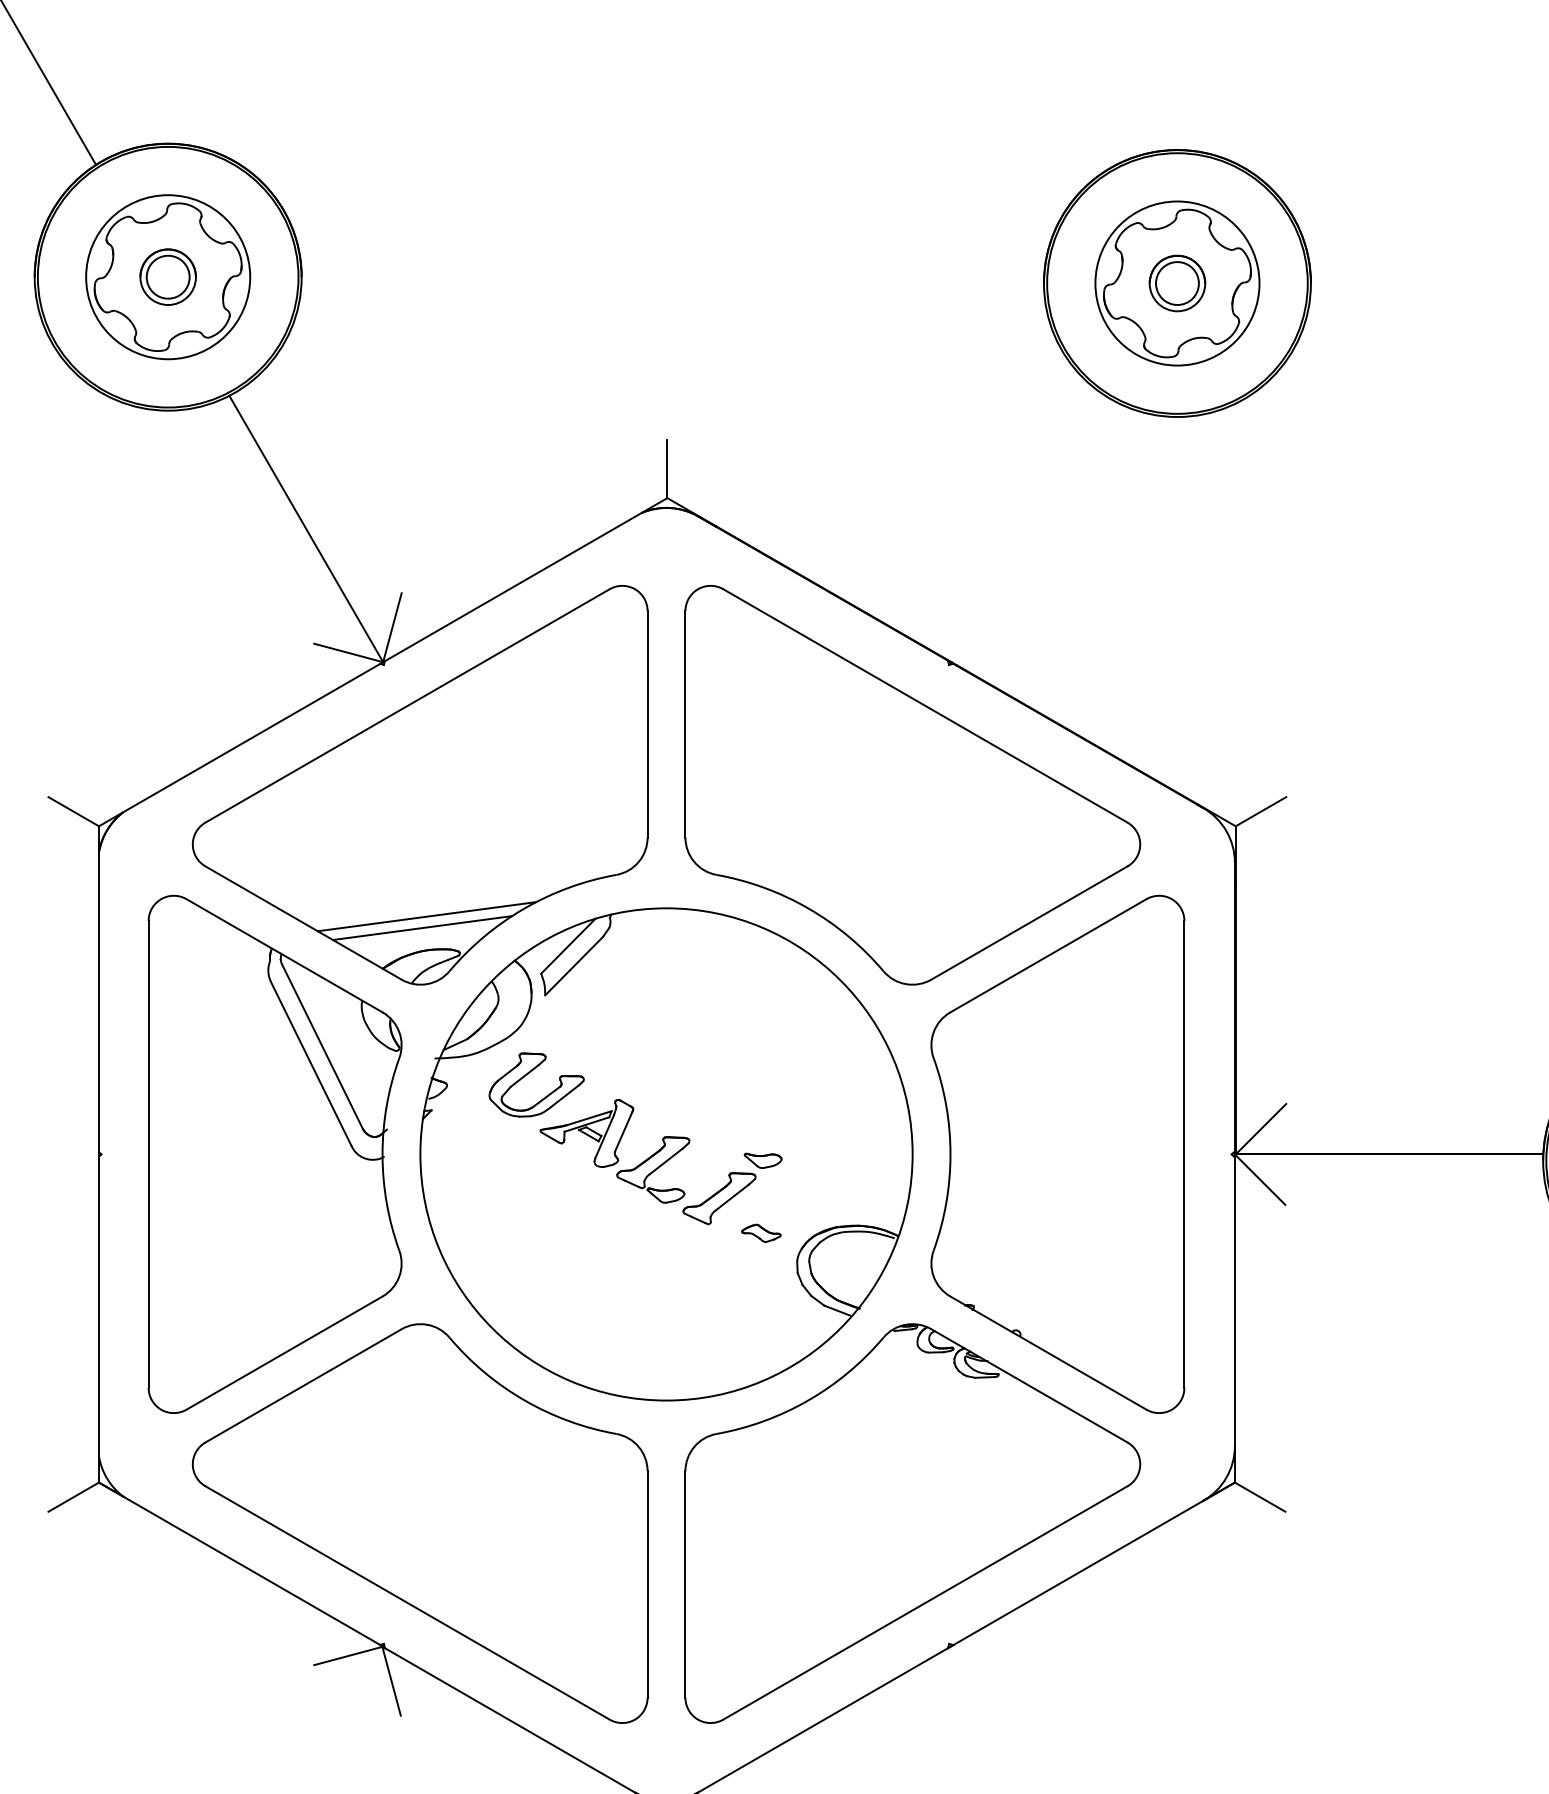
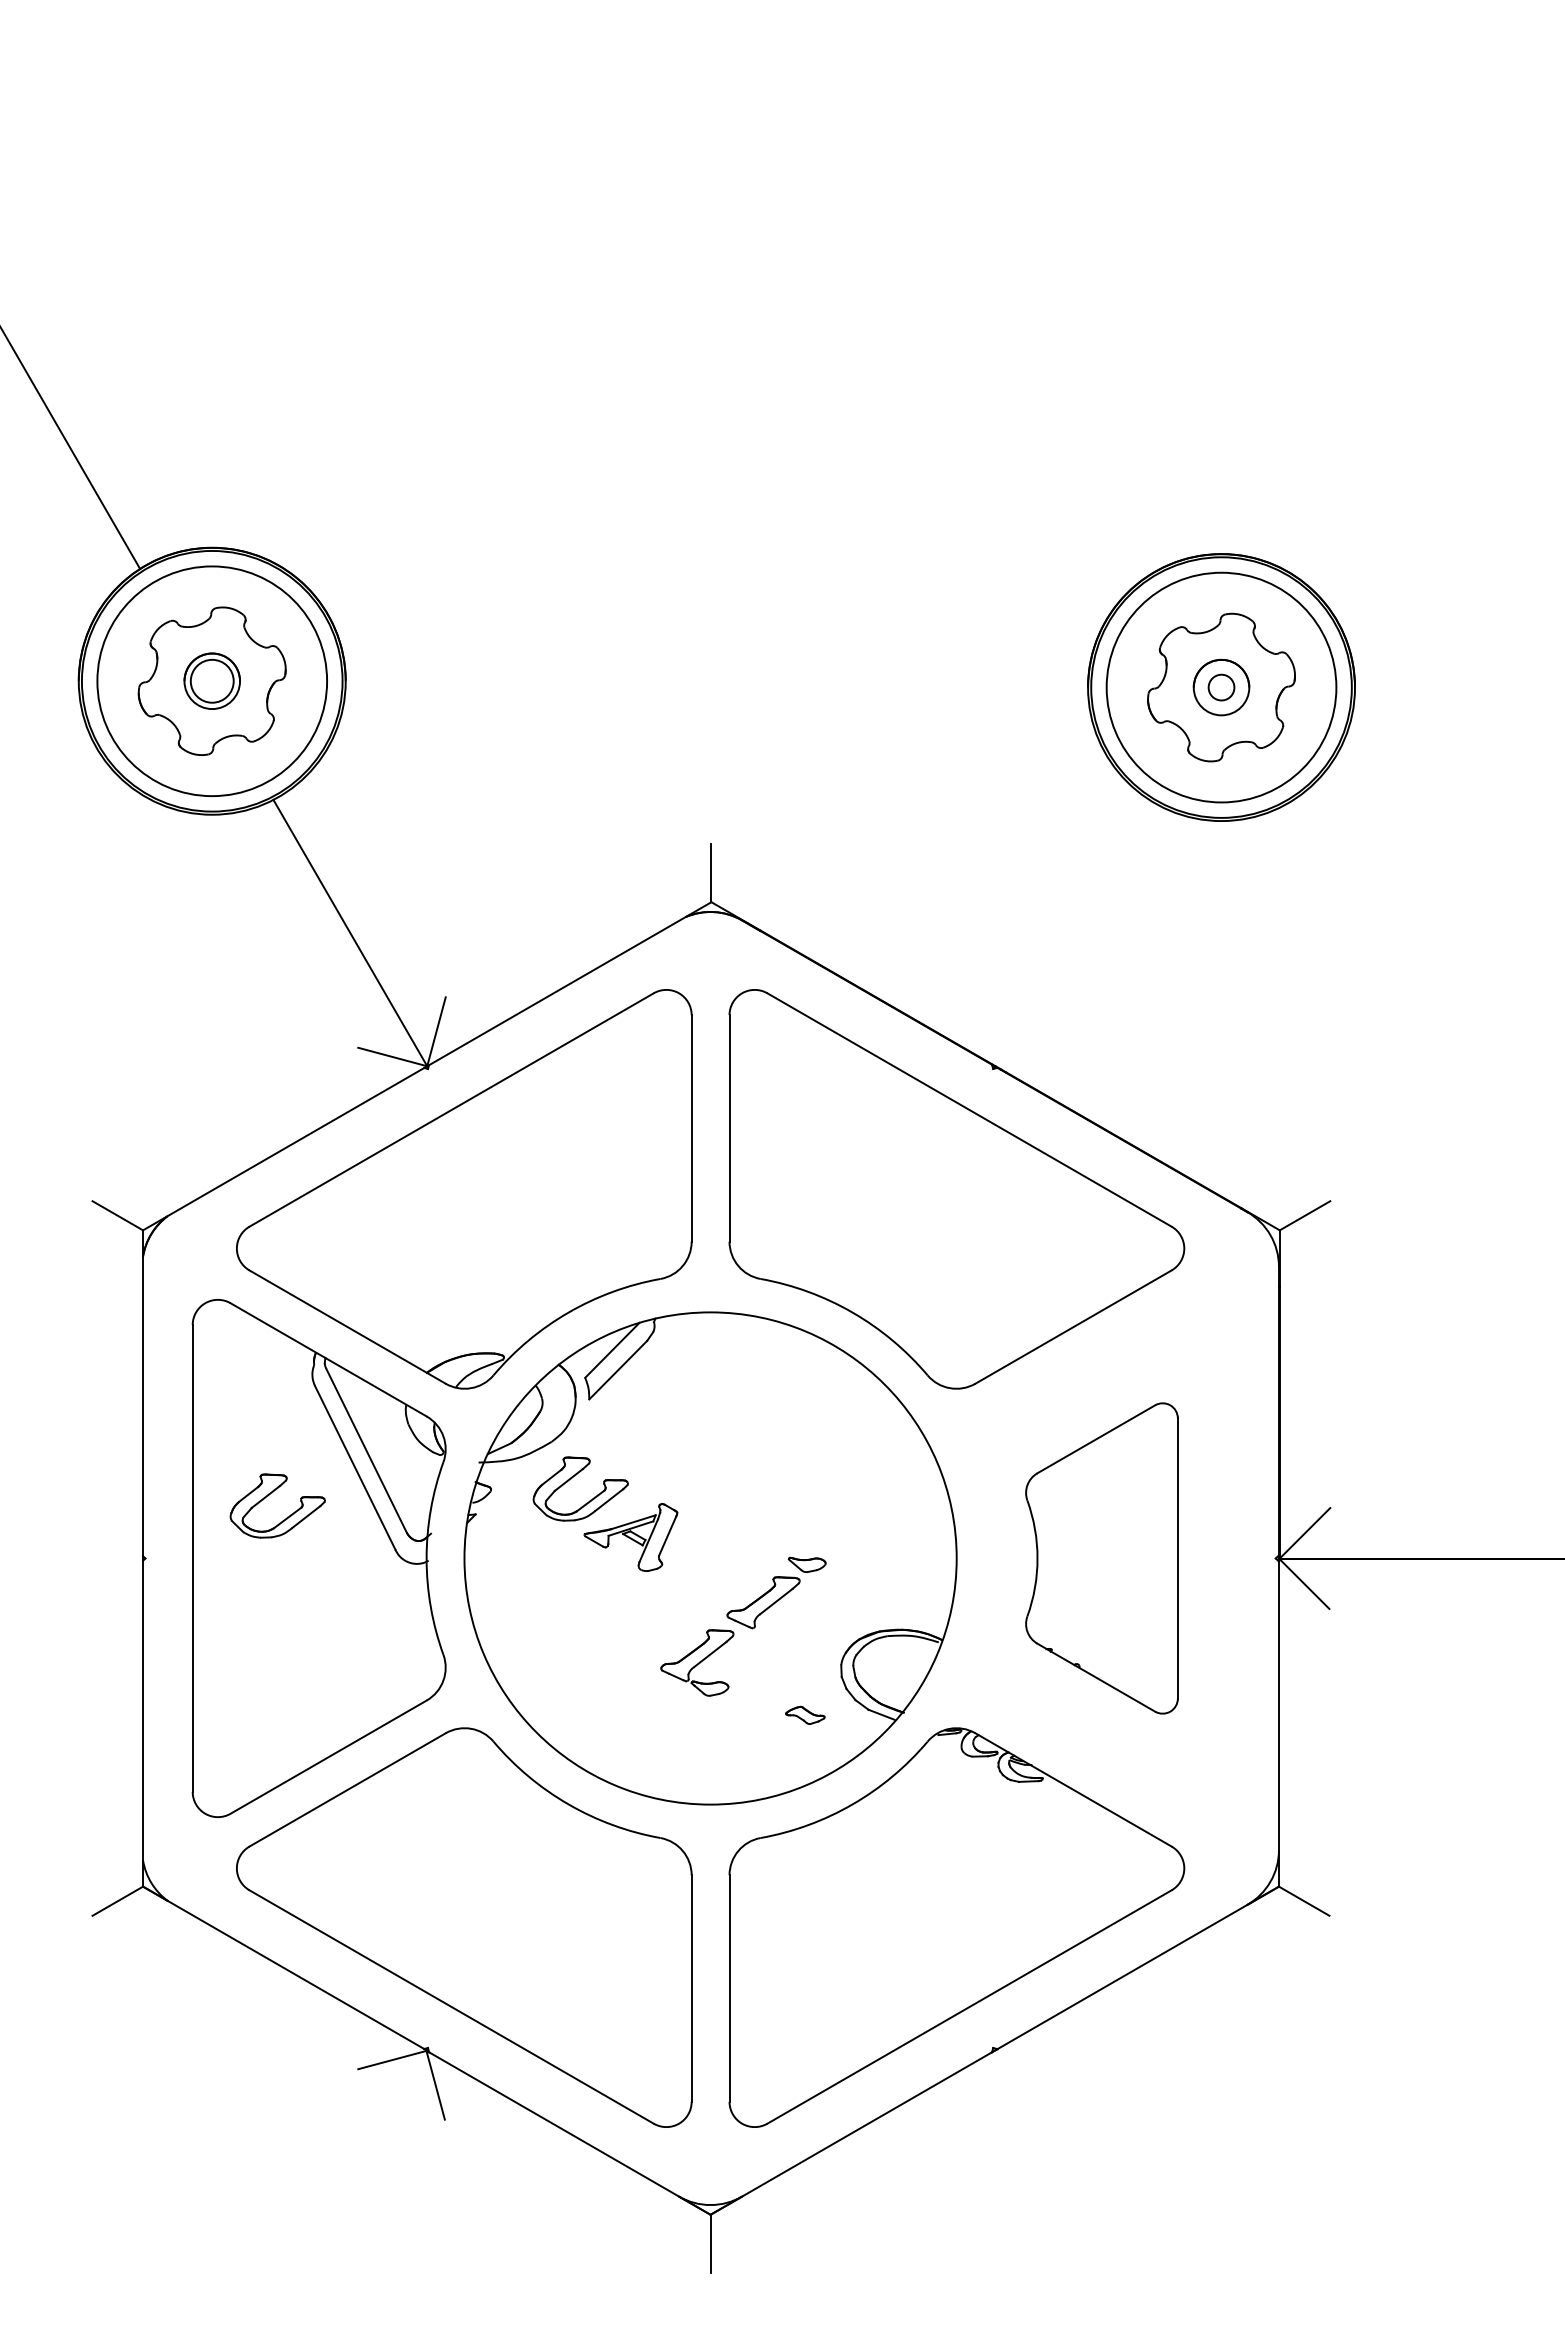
circle: (168, 277) -> (212, 681), size x1.4
circle: (1177, 283) -> (1221, 687), size x0.6
circle: (1177, 283) -> (1221, 687), size x1.4
line: (426, 916) -> (470, 1320), removed
line: (422, 928) -> (466, 1332), removed
part: (224, 1092) -> (268, 1496), added
part: (1057, 1154) -> (1101, 1558), size x0.6
part: (653, 1169) -> (697, 1662), moved
part: (761, 1232) -> (805, 1714), moved

